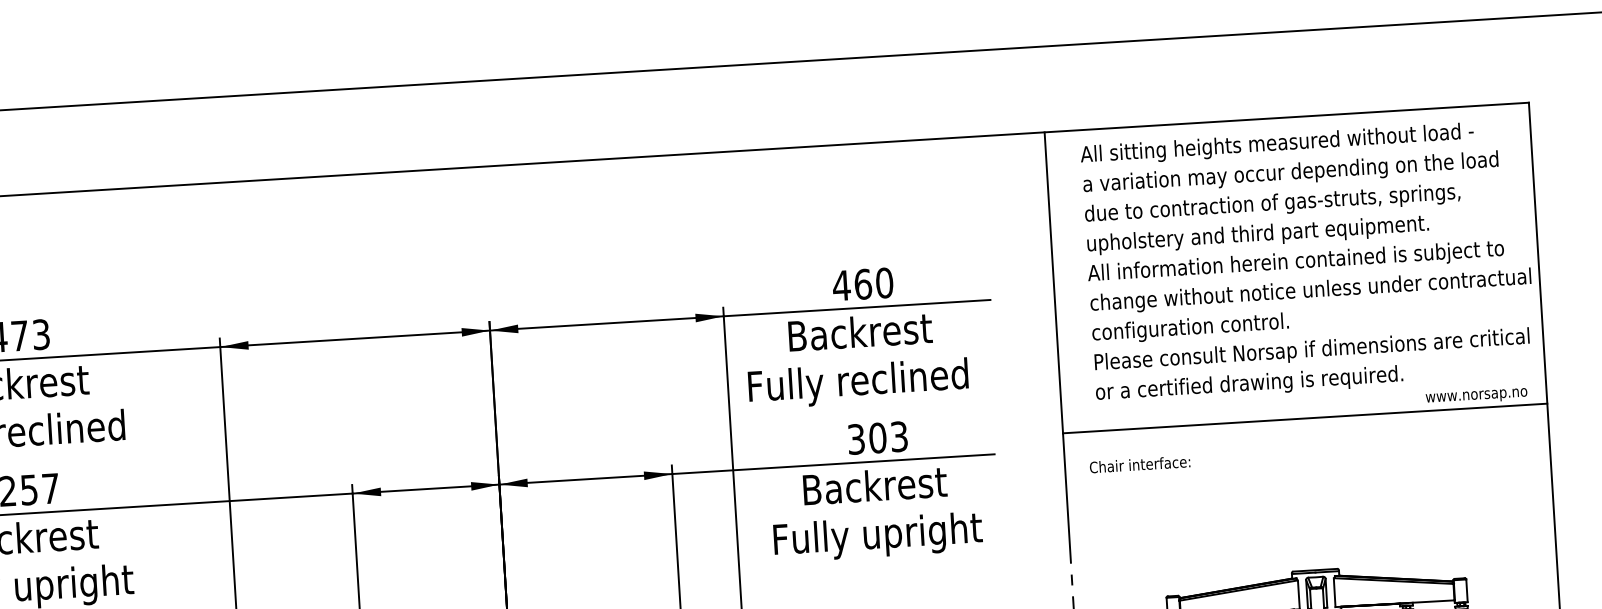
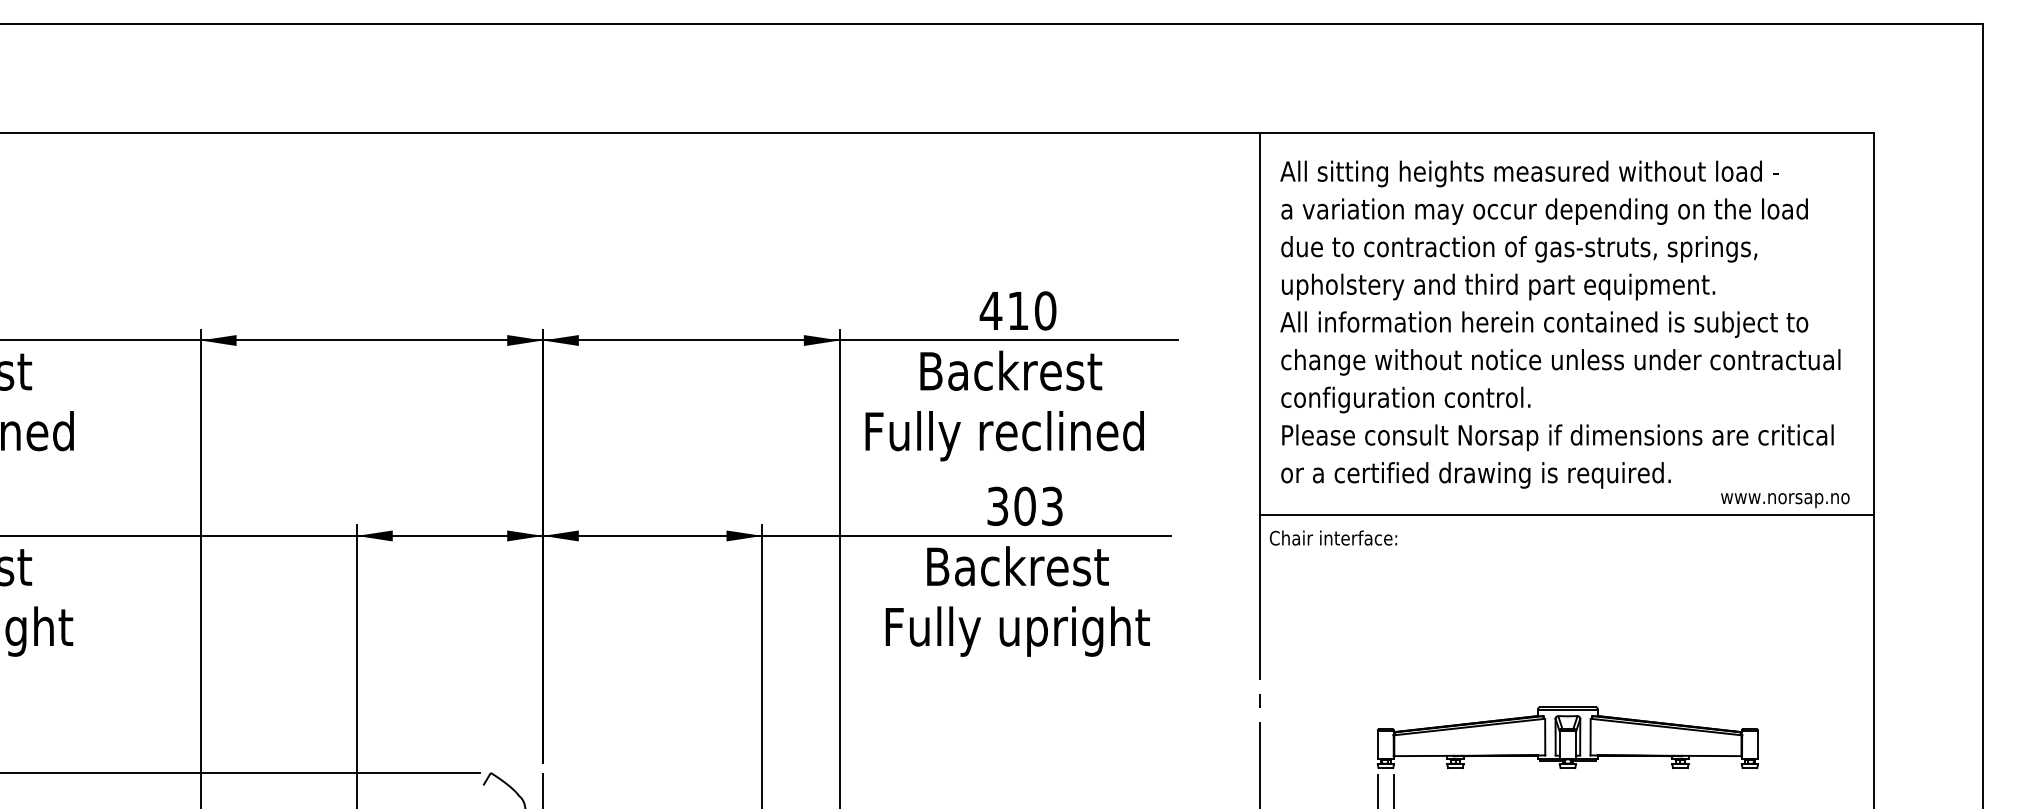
text: (1308, 261) -> (1560, 324), moved
text: (863, 284) -> (1018, 310), 460 -> 410
text: (1140, 464) -> (1333, 537), moved

